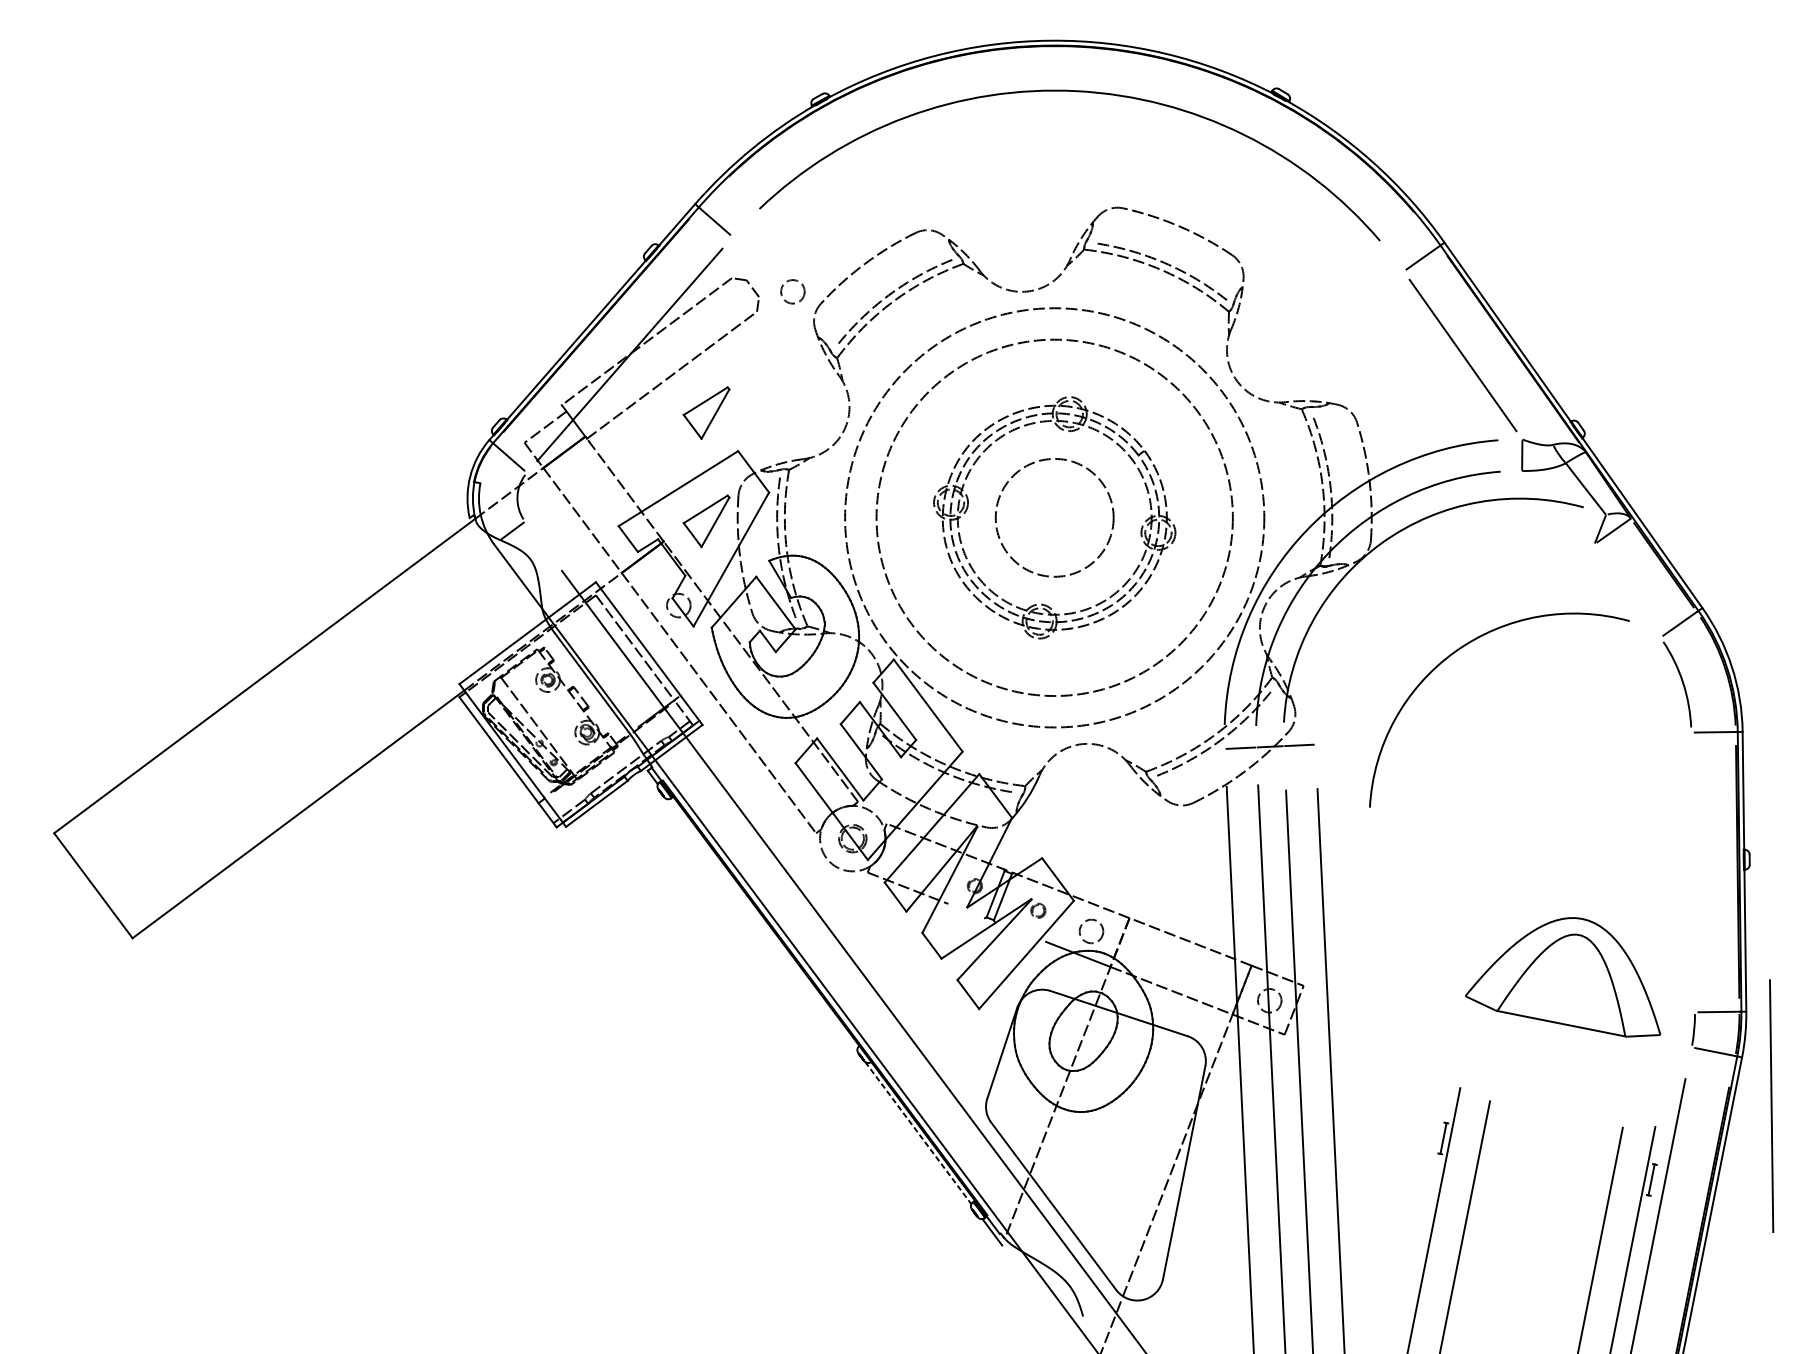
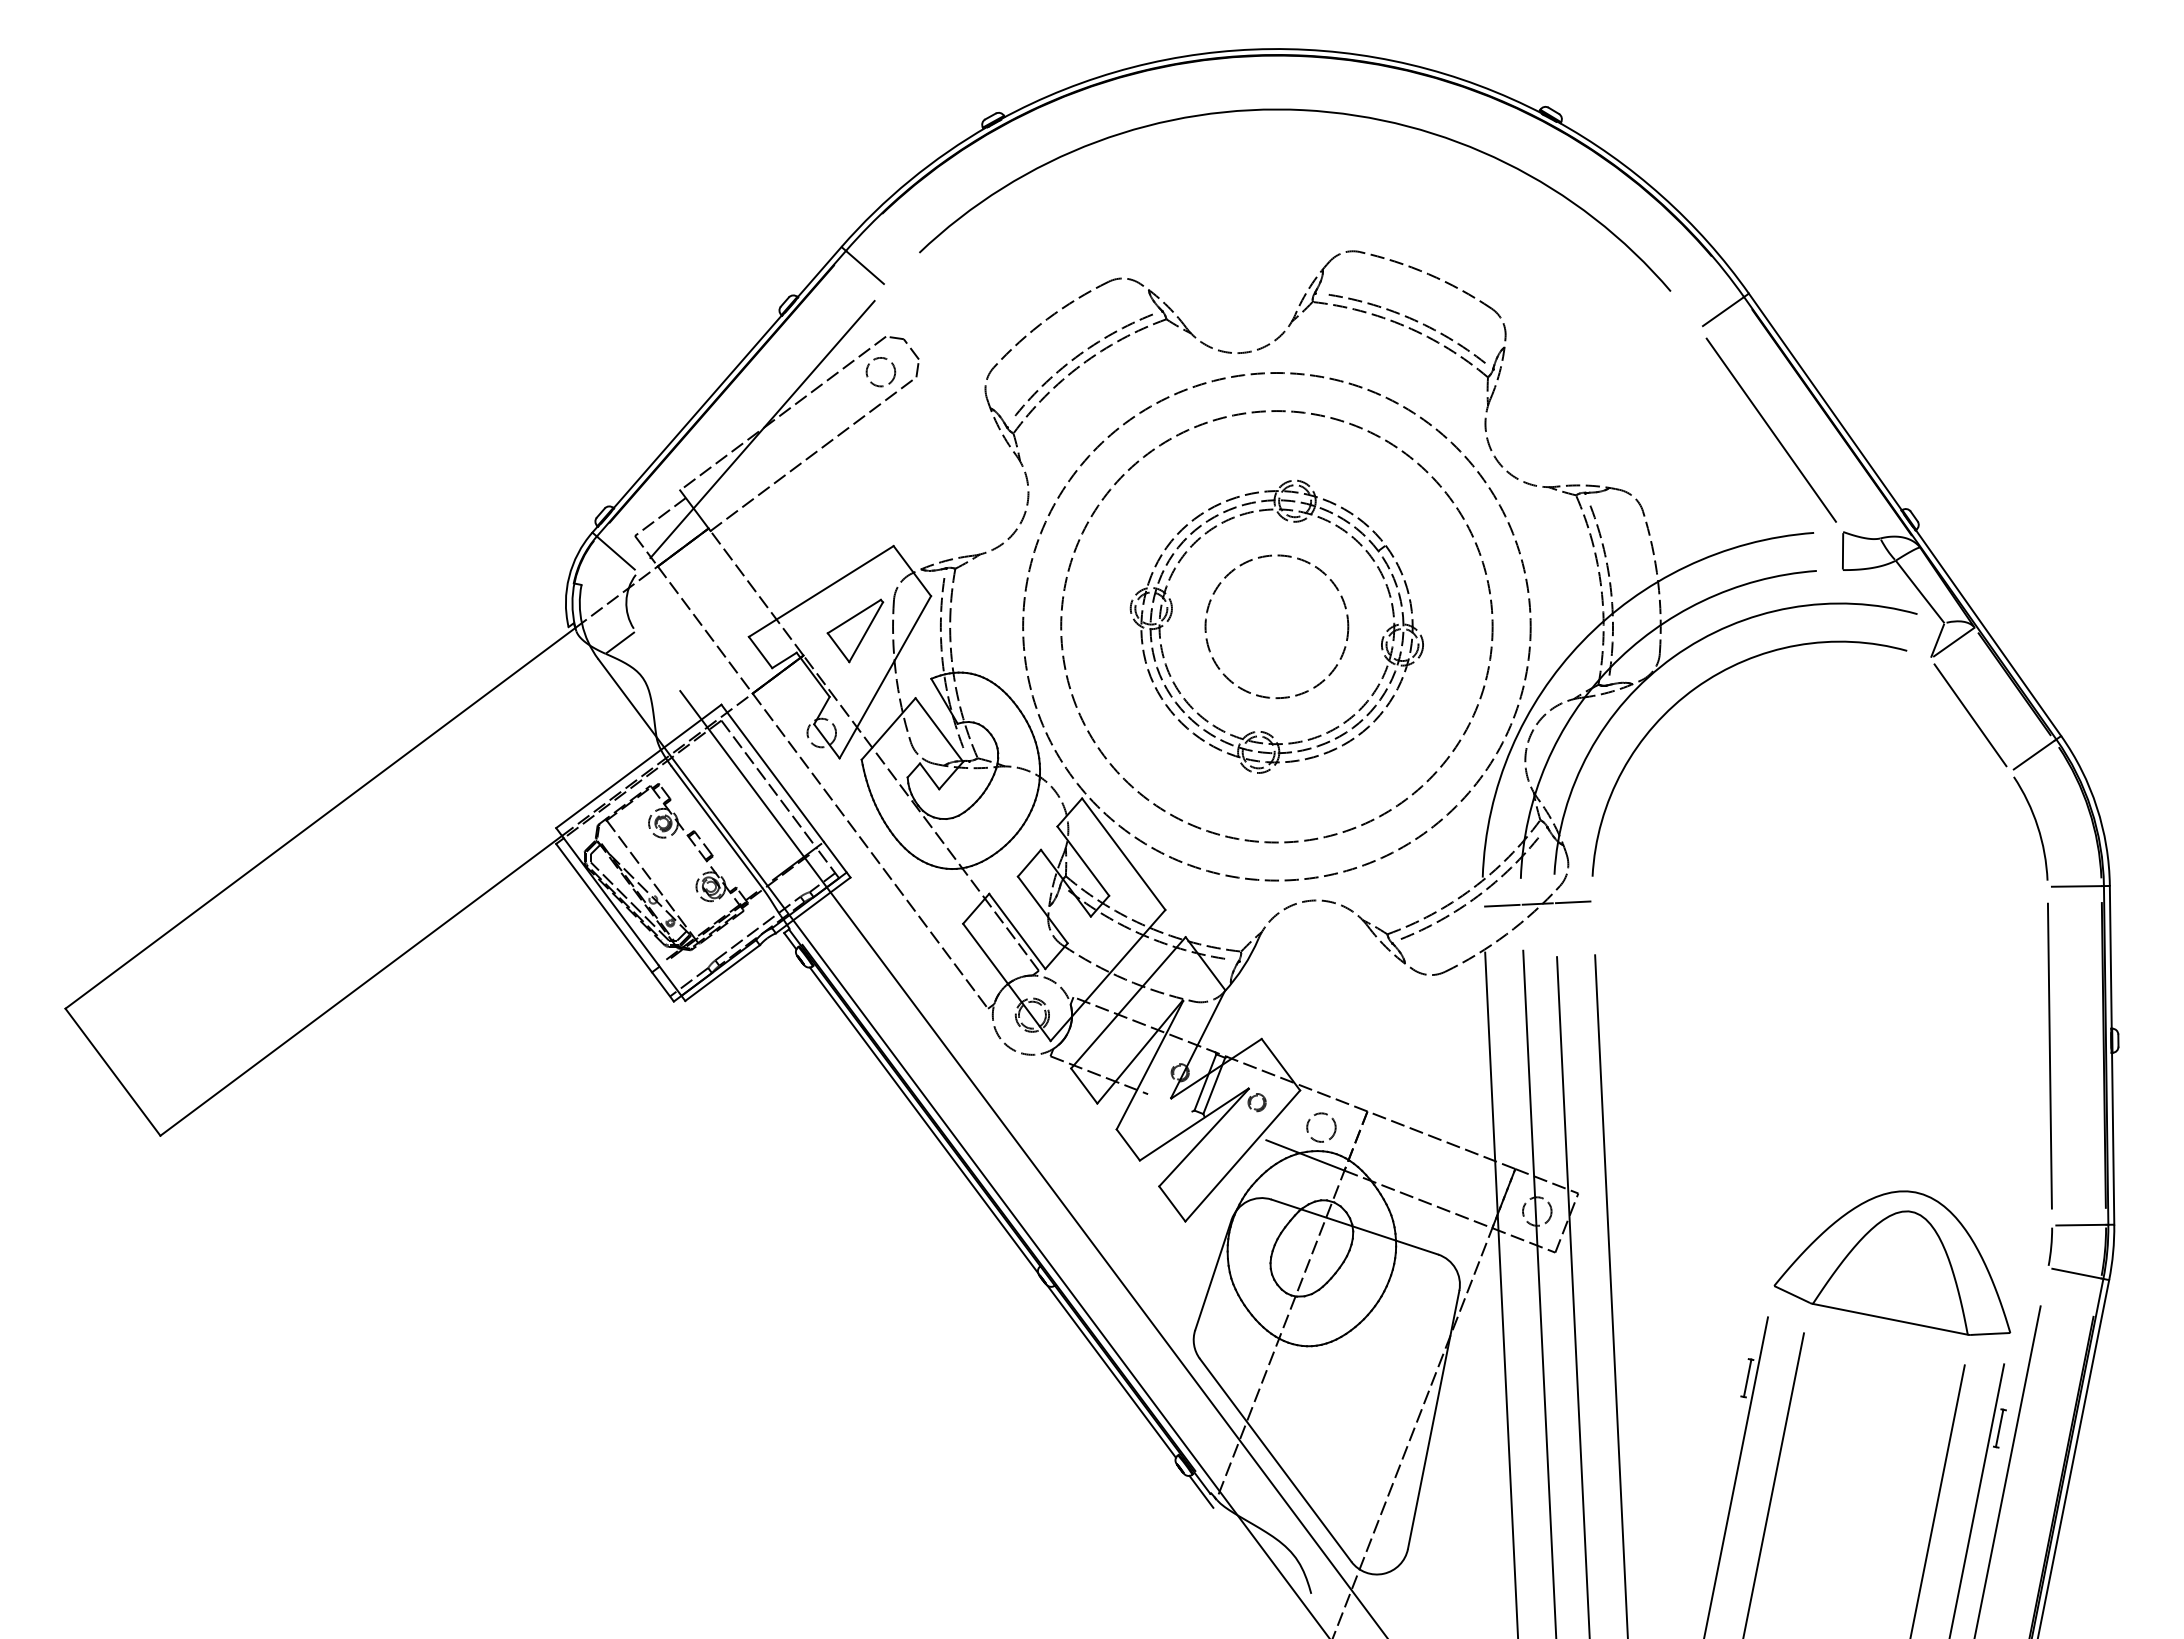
circle: (792, 292) -> (880, 372), moved
part: (706, 412) -> (855, 499), removed
line: (1627, 591) -> (1970, 715), added
arc: (1459, 649) -> (1701, 685), moved
line: (762, 925) -> (923, 1120), added
part: (1563, 976) -> (1892, 1262), moved
line: (1771, 1105) -> (2049, 1055), moved
line: (918, 1133) -> (1112, 1372), dashed -> solid

